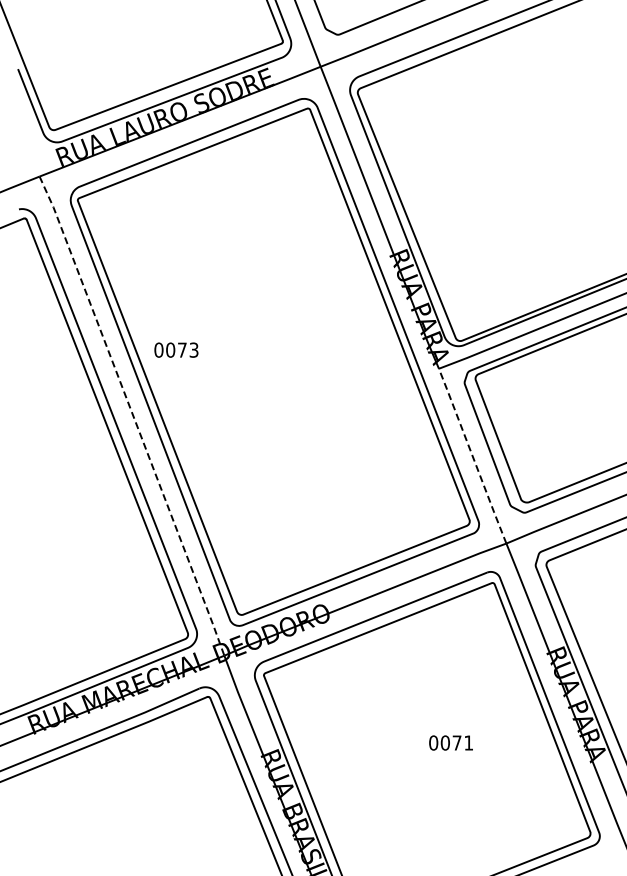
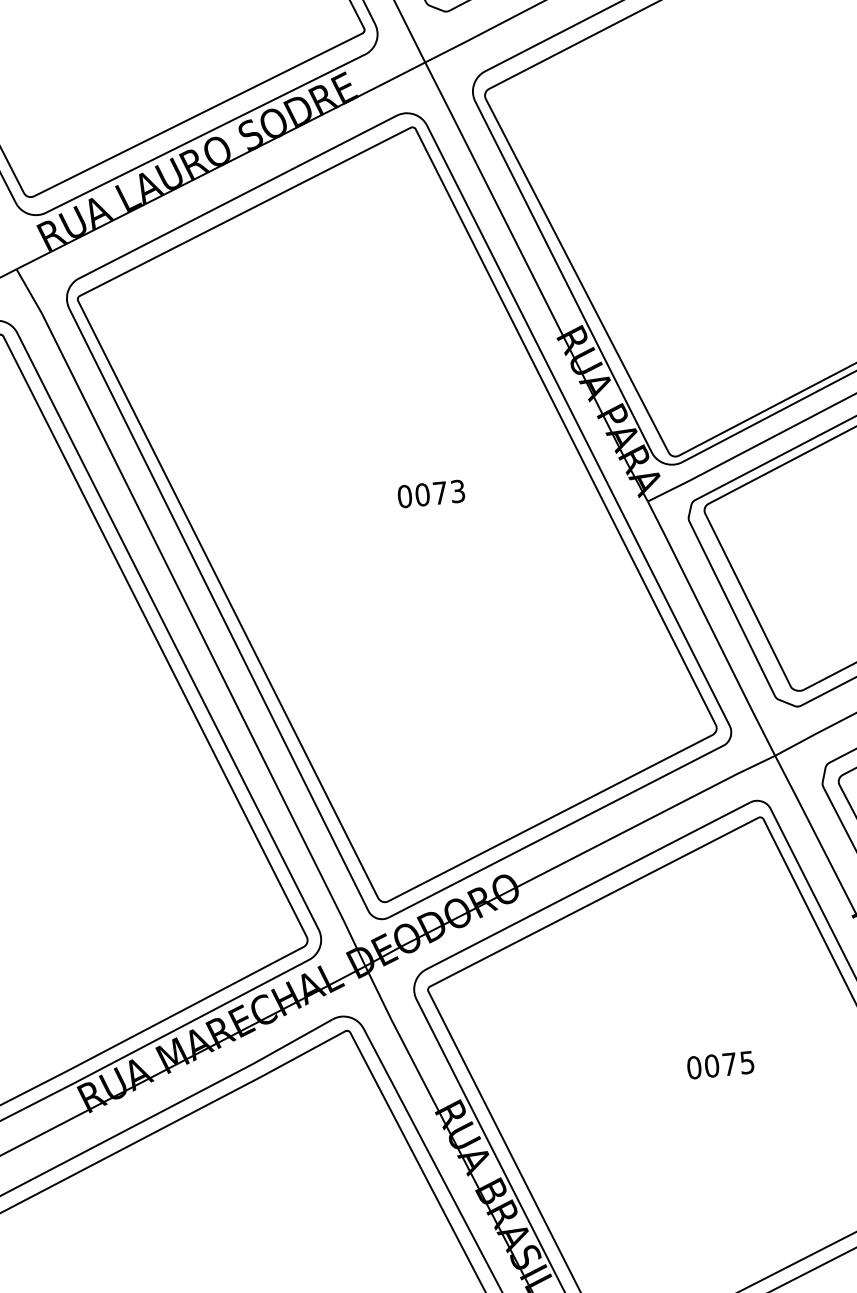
text: (176, 349) -> (431, 492), moved
line: (133, 416) -> (193, 618), dashed -> solid
line: (472, 455) -> (711, 627), dashed -> solid
text: (468, 742) -> (746, 1061), 0071 -> 0075

